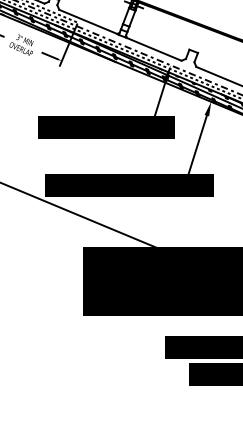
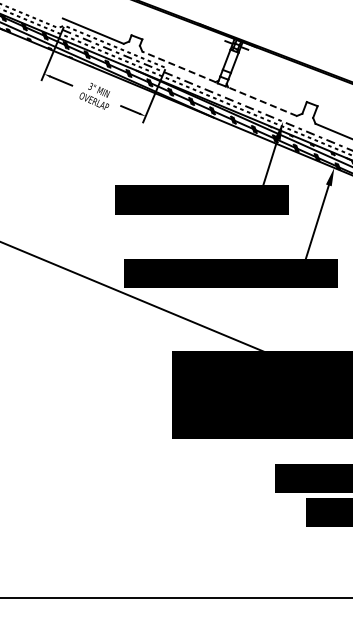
line: (87, 21) -> (178, 66), solid -> dashed
line: (154, 49) -> (262, 101), solid -> dashed

